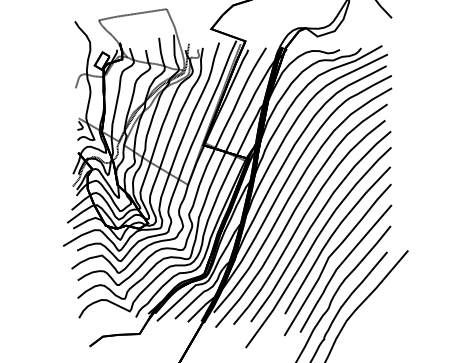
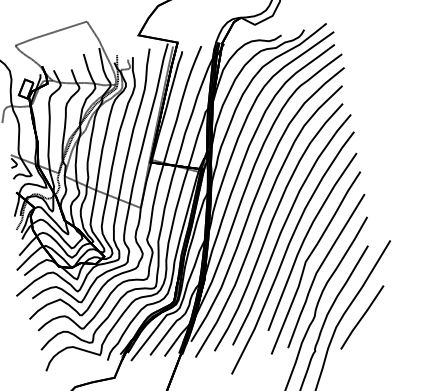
line: (371, 315) -> (362, 317), added

